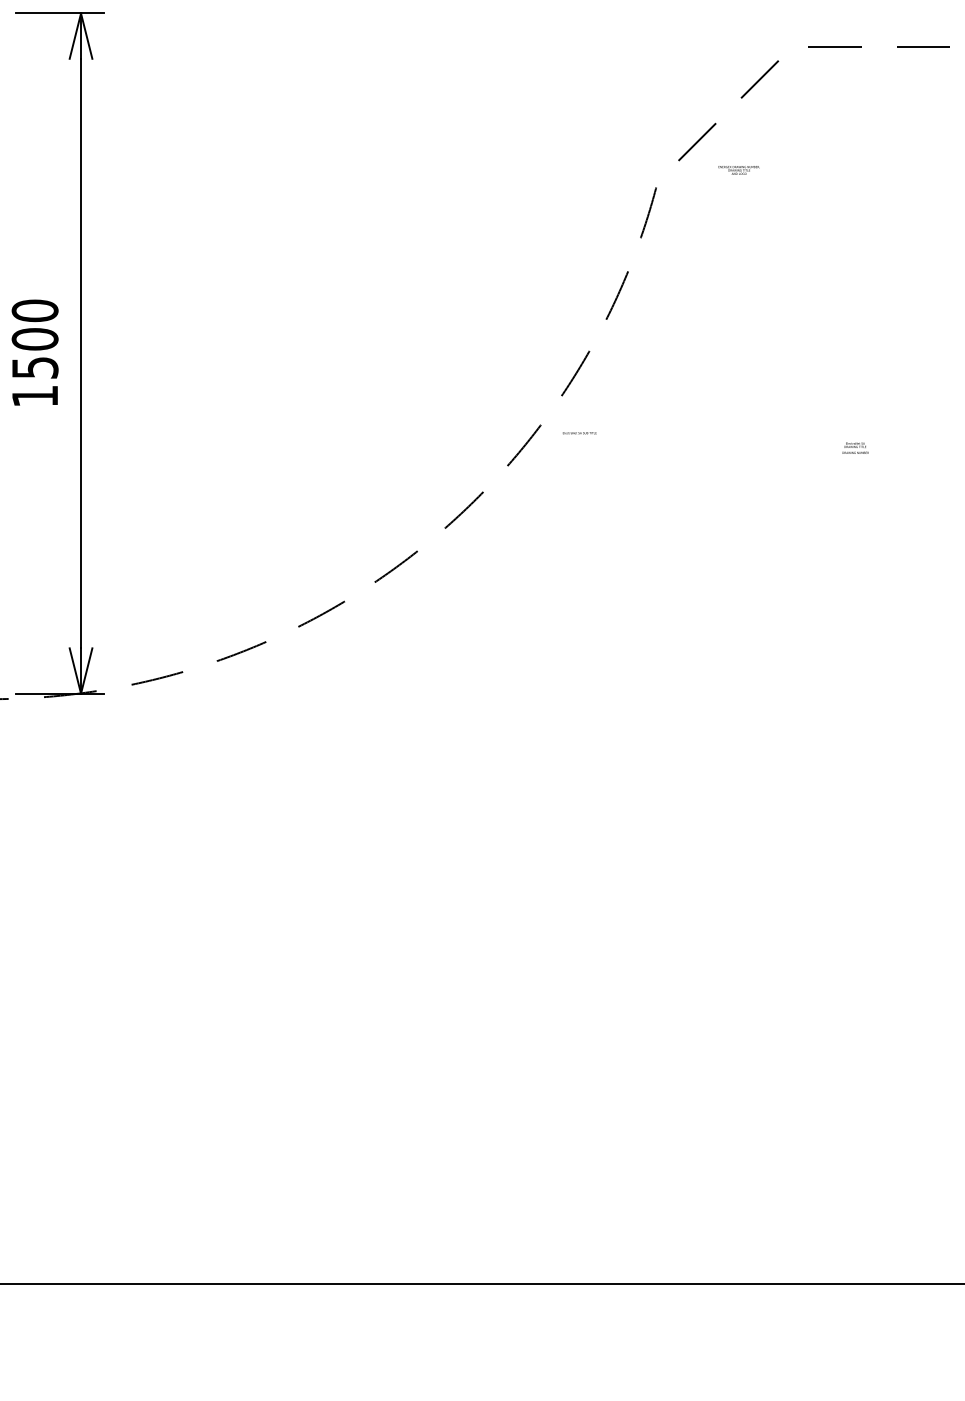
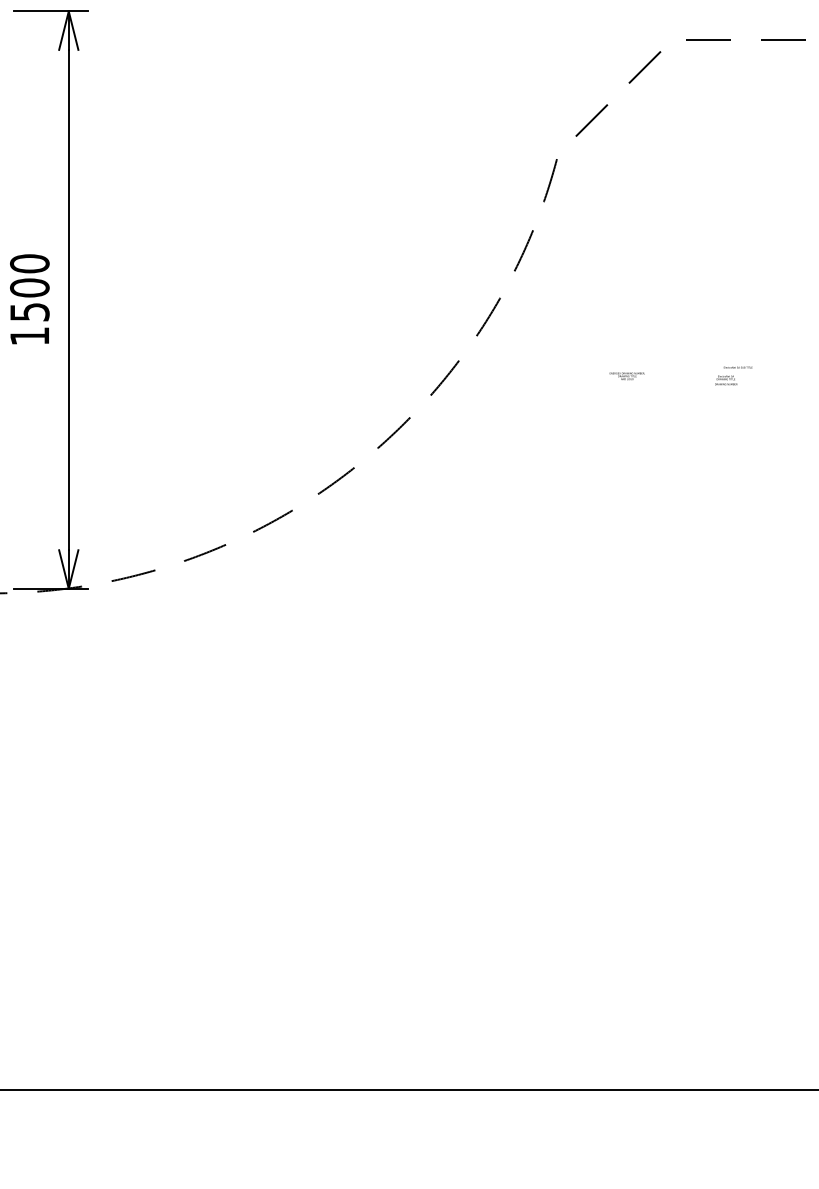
text: (738, 170) -> (626, 376), moved
text: (579, 433) -> (737, 367), moved

